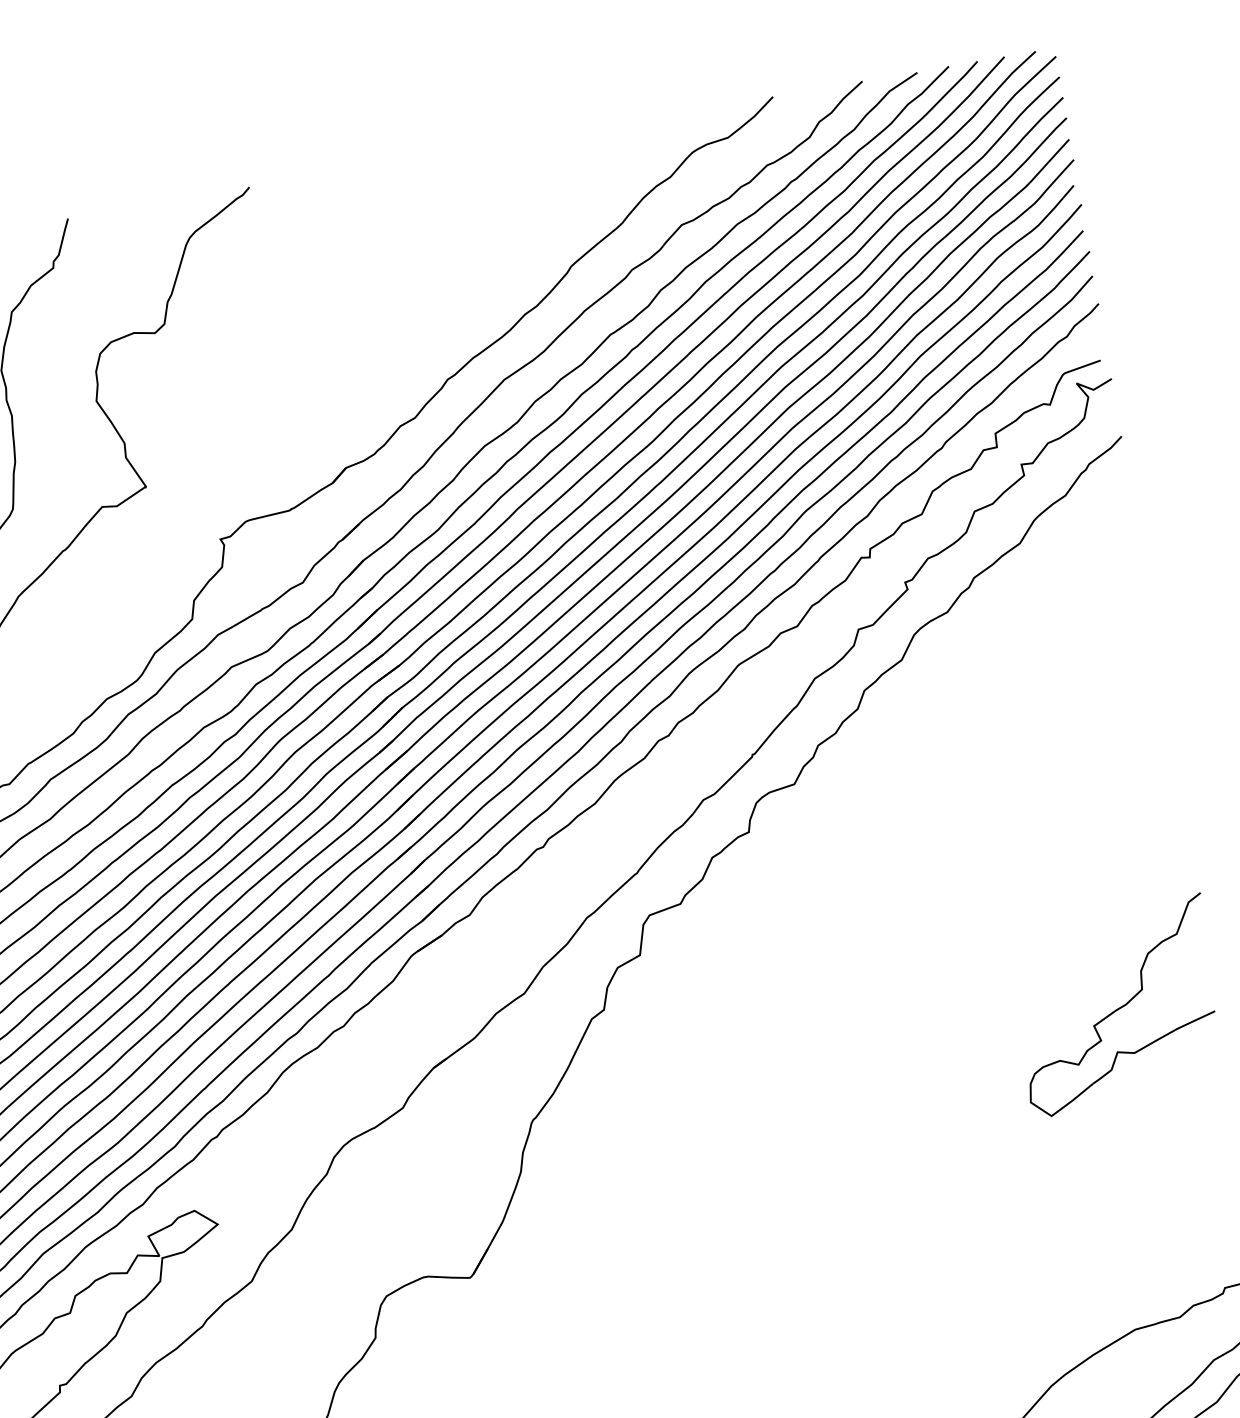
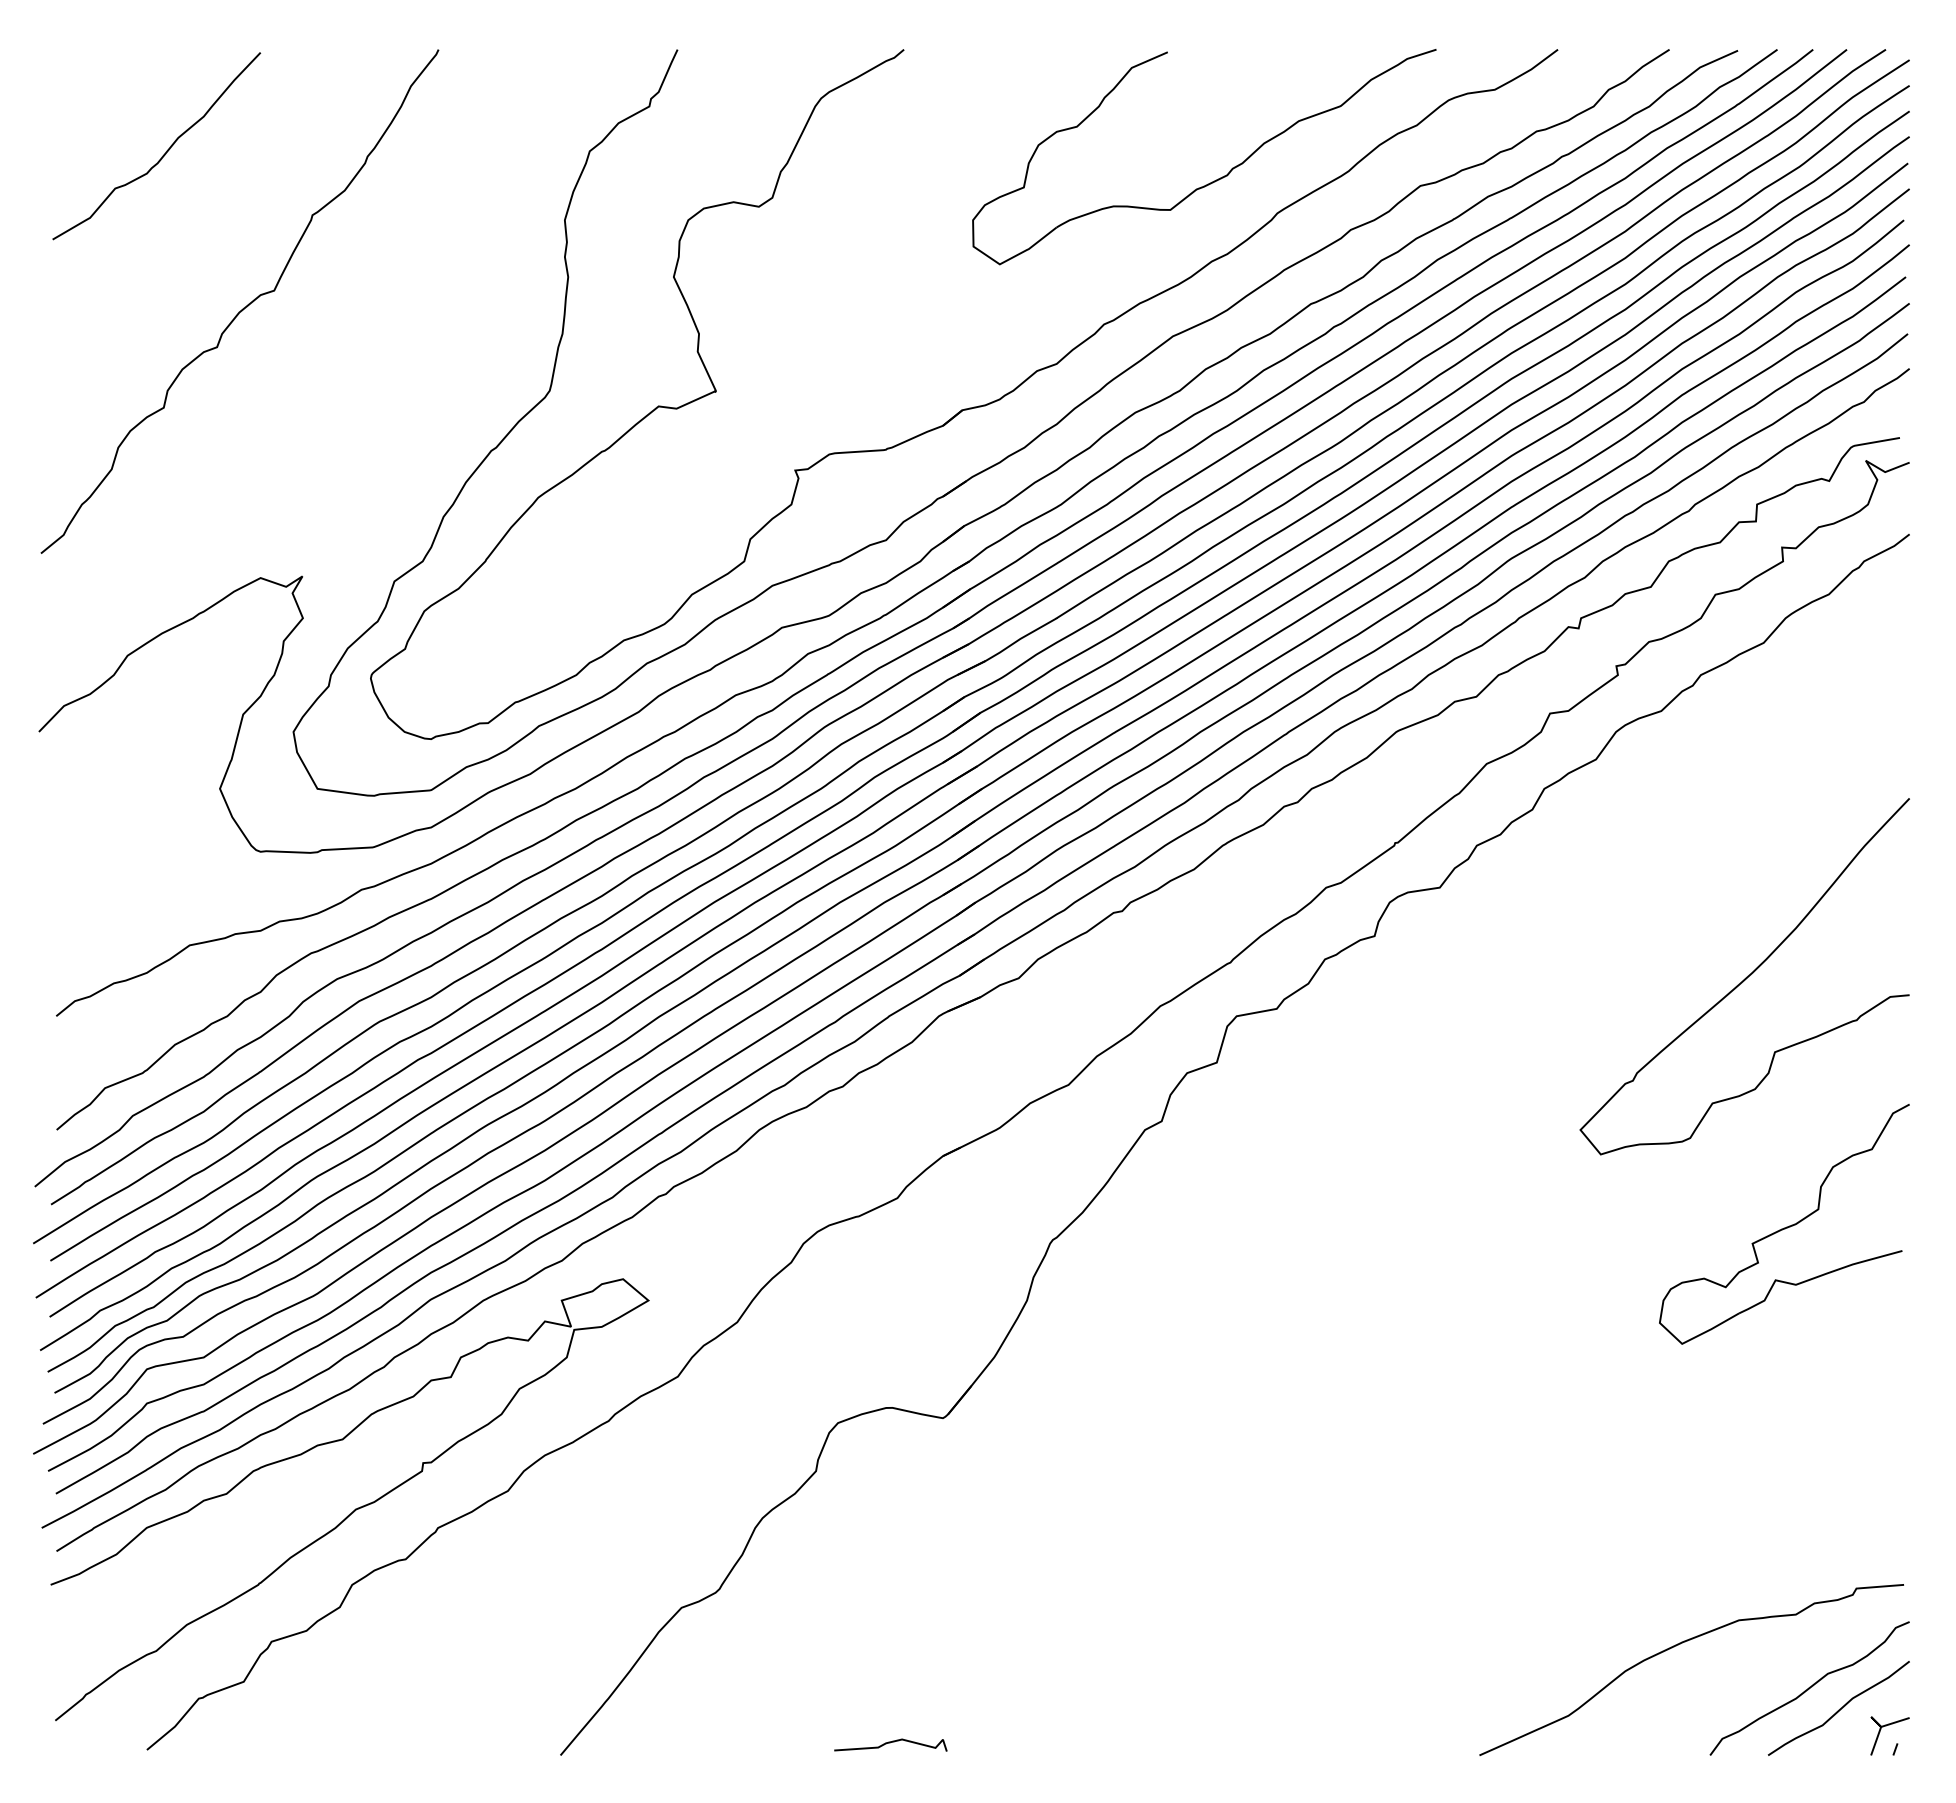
part: (517, 248) -> (1216, 179), added
curve: (1051, 813) -> (1745, 977), added

